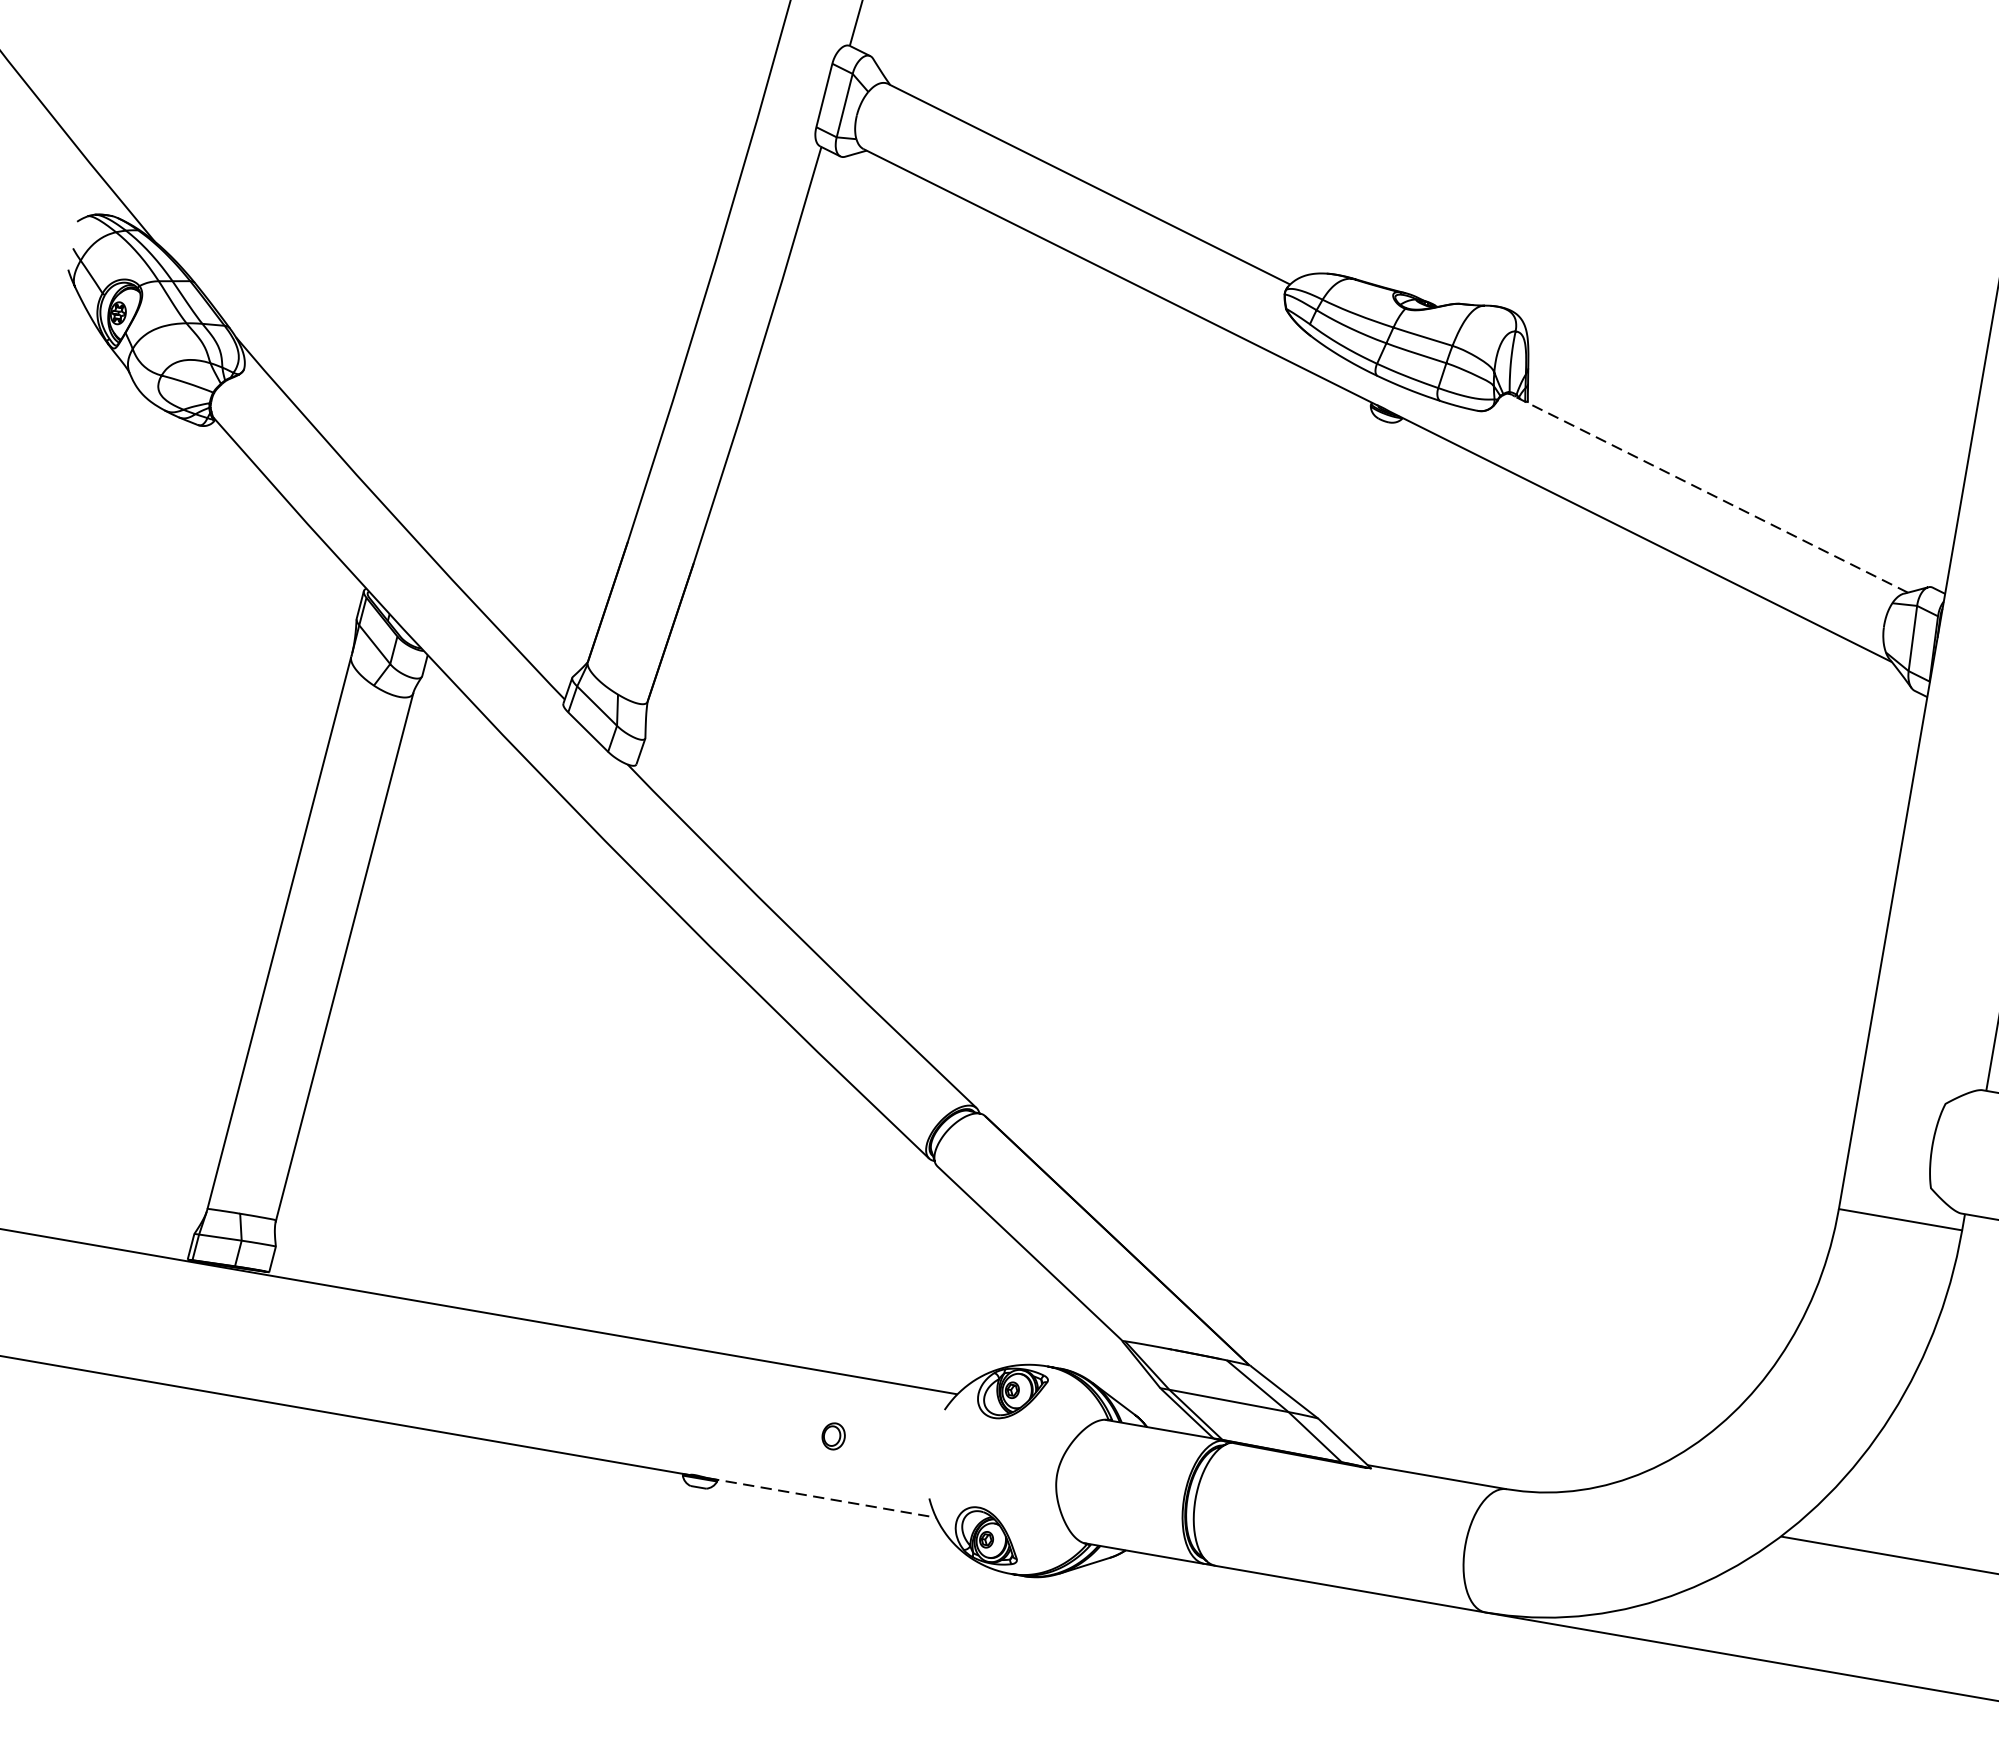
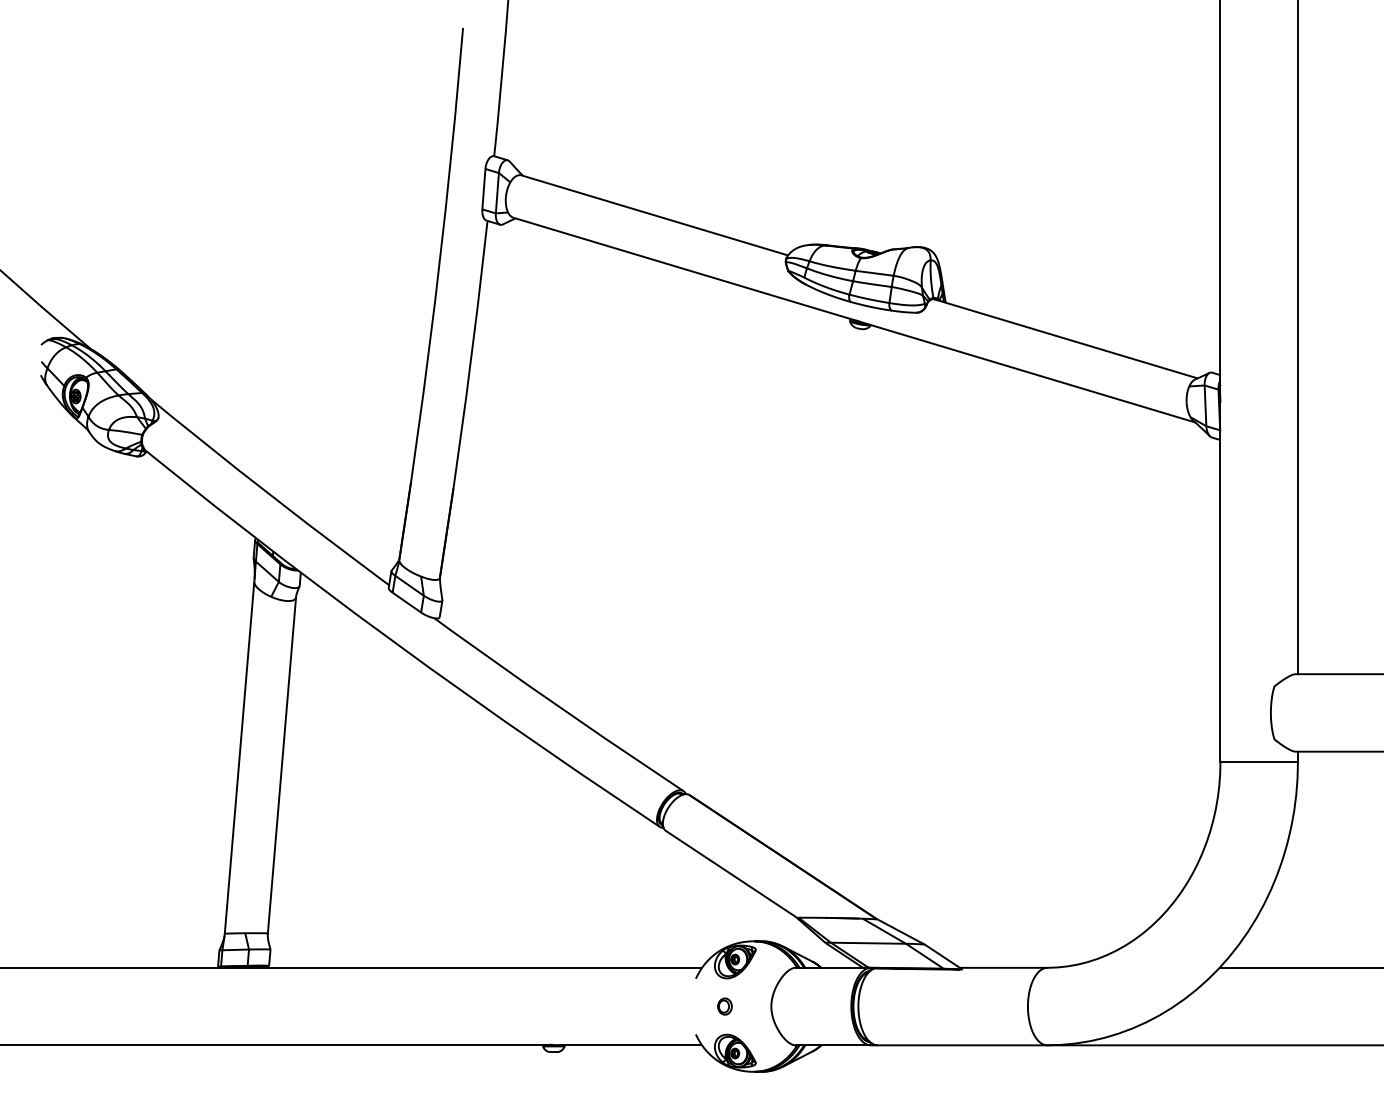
line: (1708, 492) -> (1065, 338), dashed -> solid
part: (832, 1436) -> (724, 1006), moved
line: (822, 1498) -> (630, 1045), dashed -> solid

